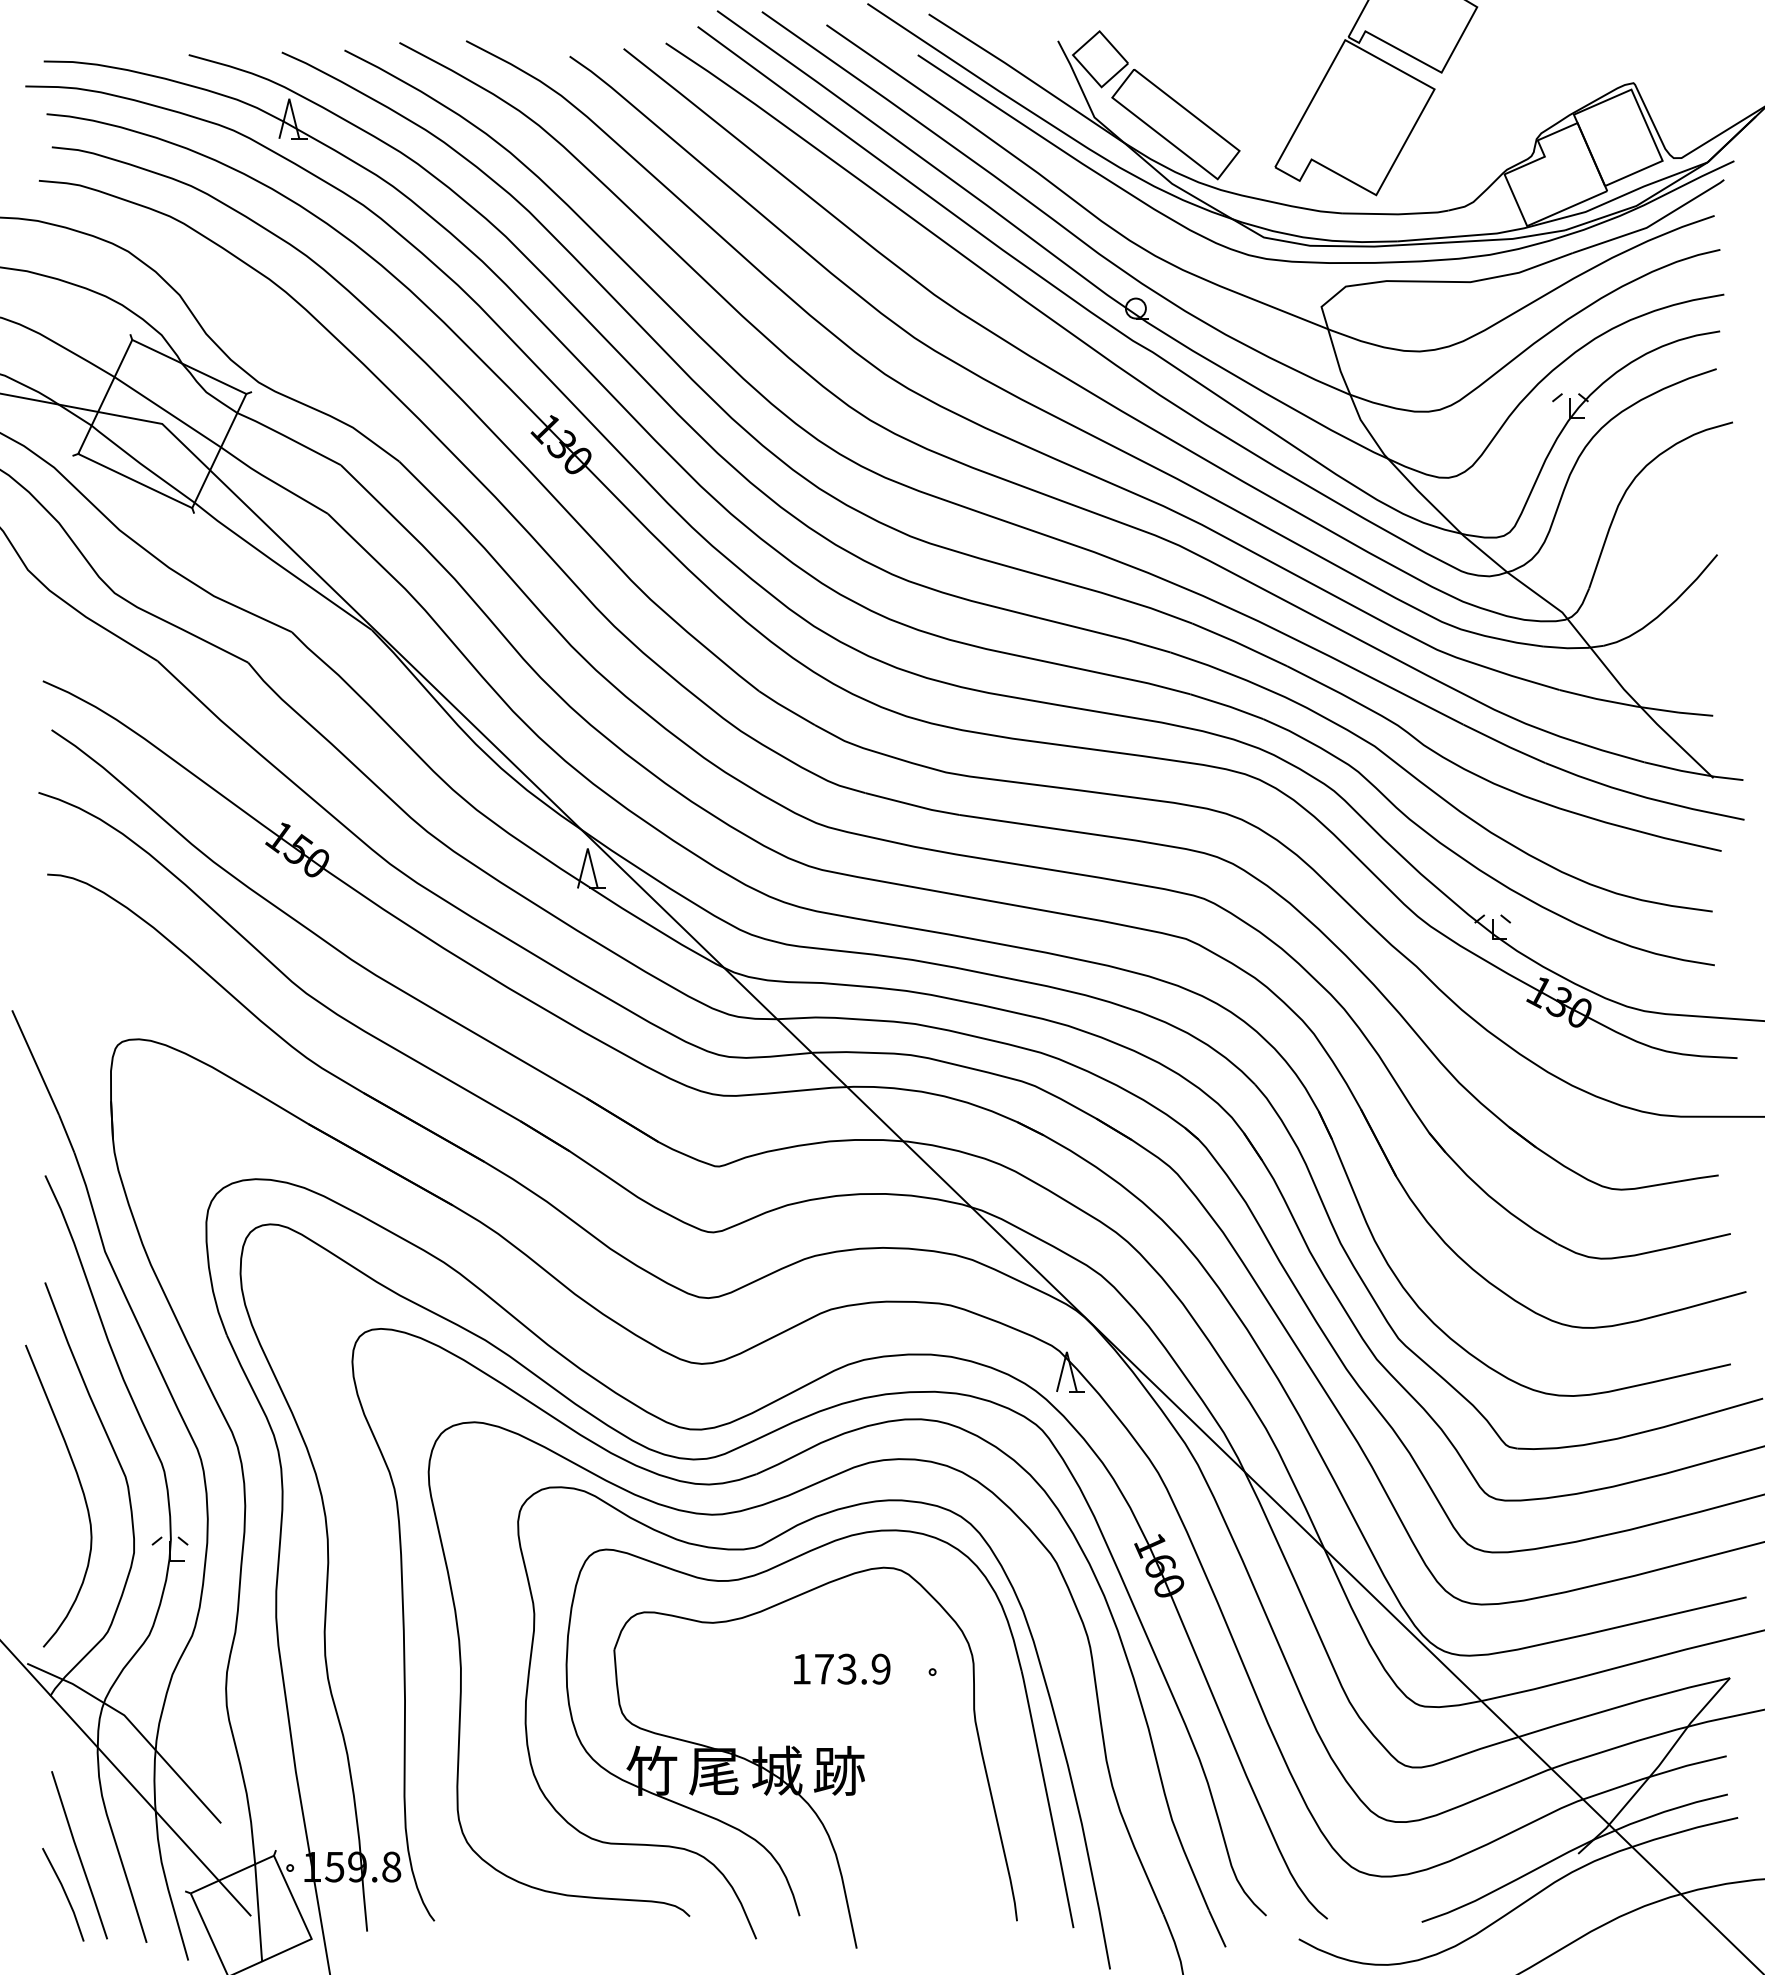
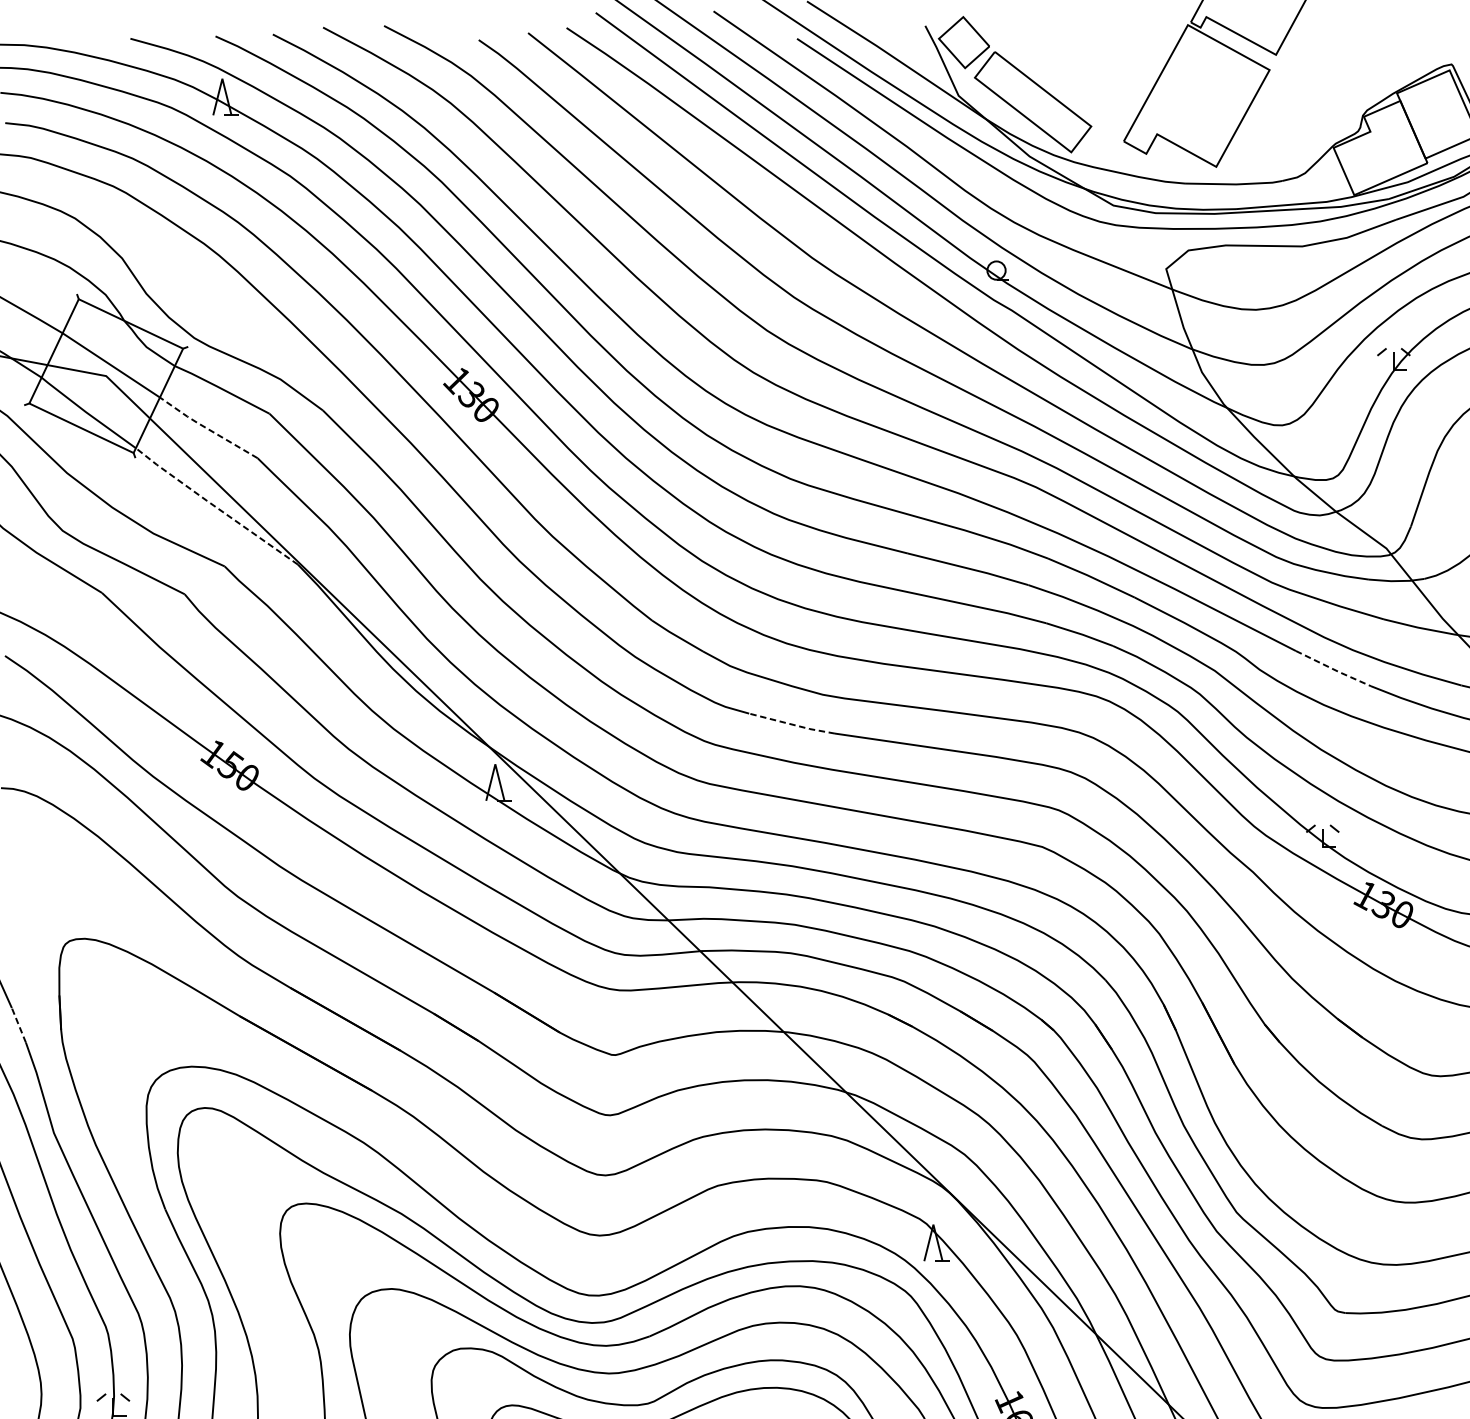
line: (272, 481) -> (207, 428), solid -> dashed
line: (281, 566) -> (215, 506), solid -> dashed
line: (1504, 744) -> (1333, 669), solid -> dashed
line: (912, 805) -> (792, 724), solid -> dashed
line: (66, 1133) -> (18, 1024), solid -> dashed

